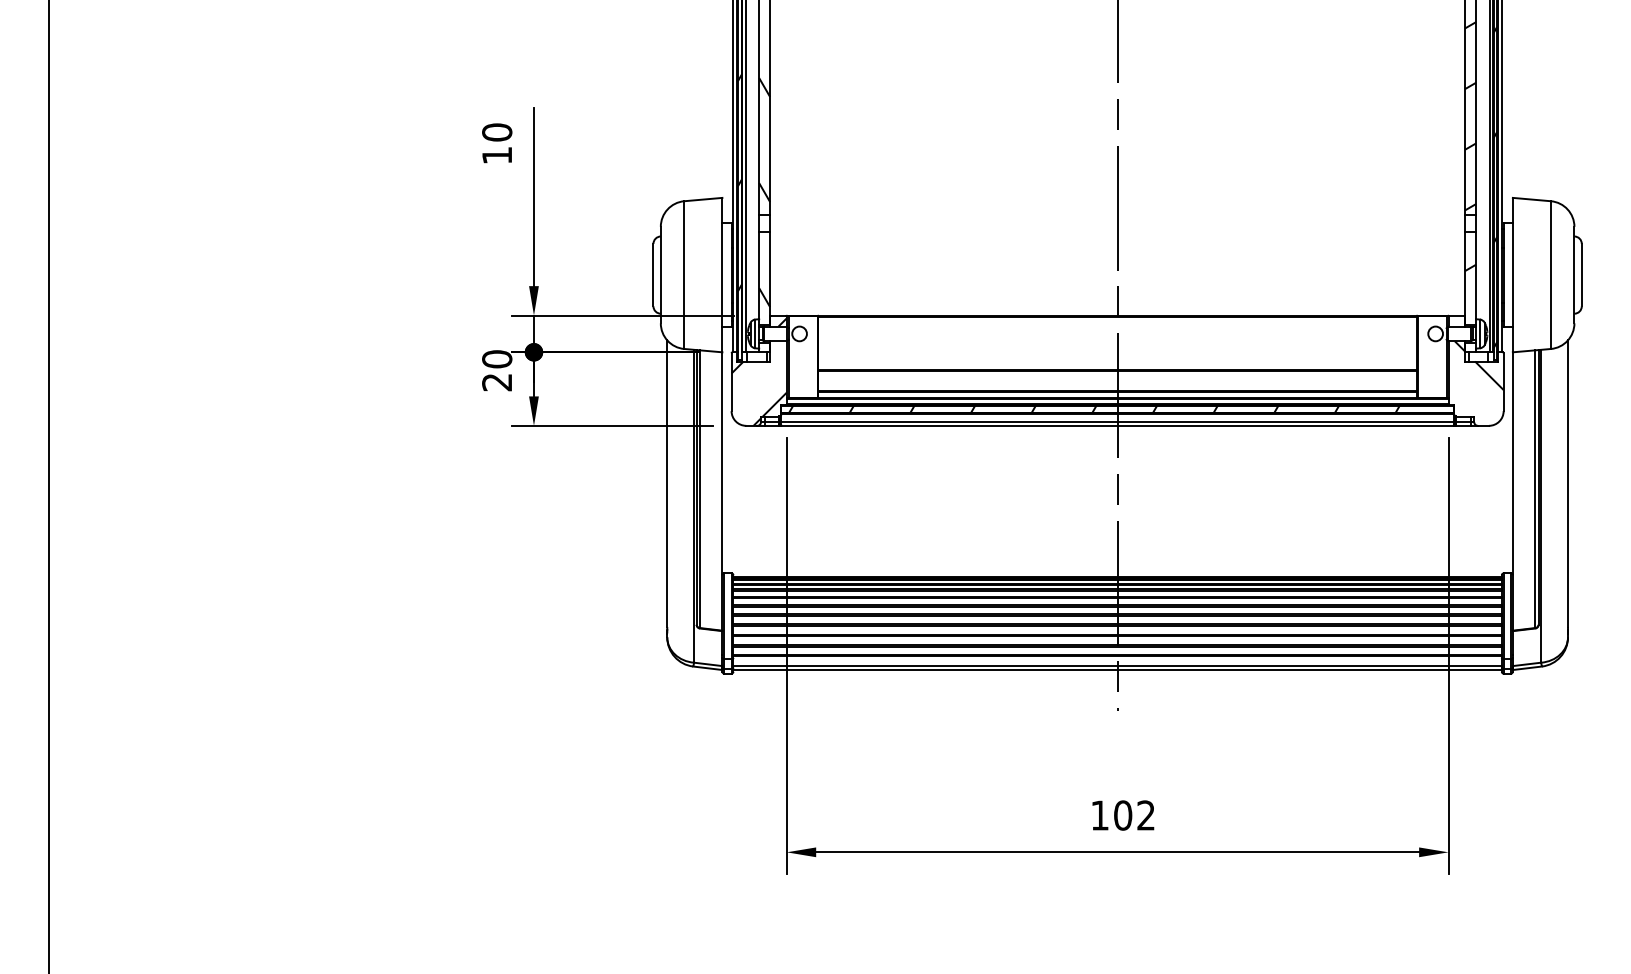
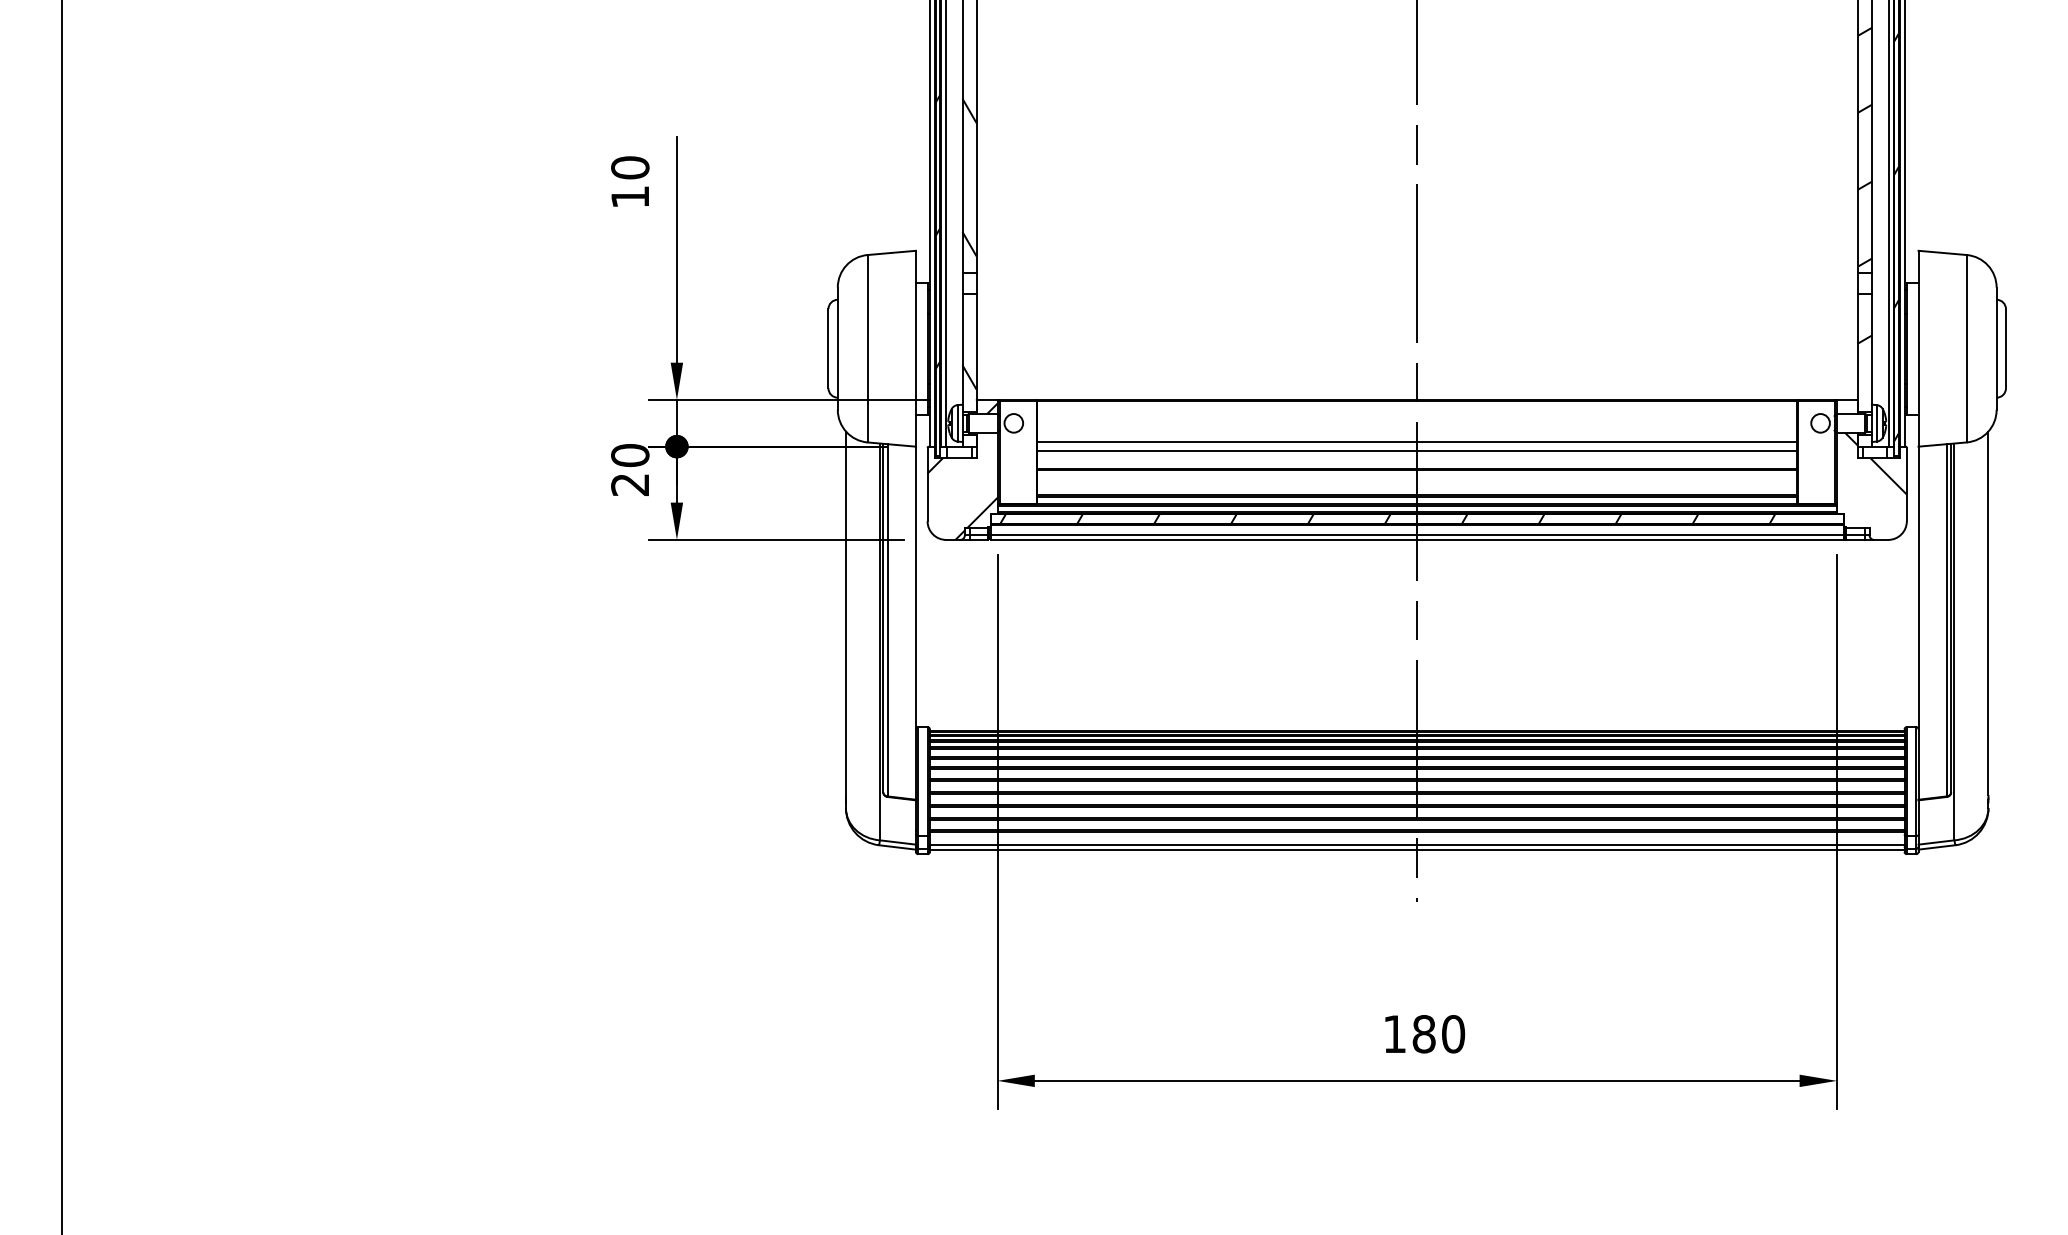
line: (1117, 349) -> (1417, 442), added
line: (1117, 356) -> (1417, 451), added
text: (1134, 815) -> (1438, 1034), 102 -> 180

